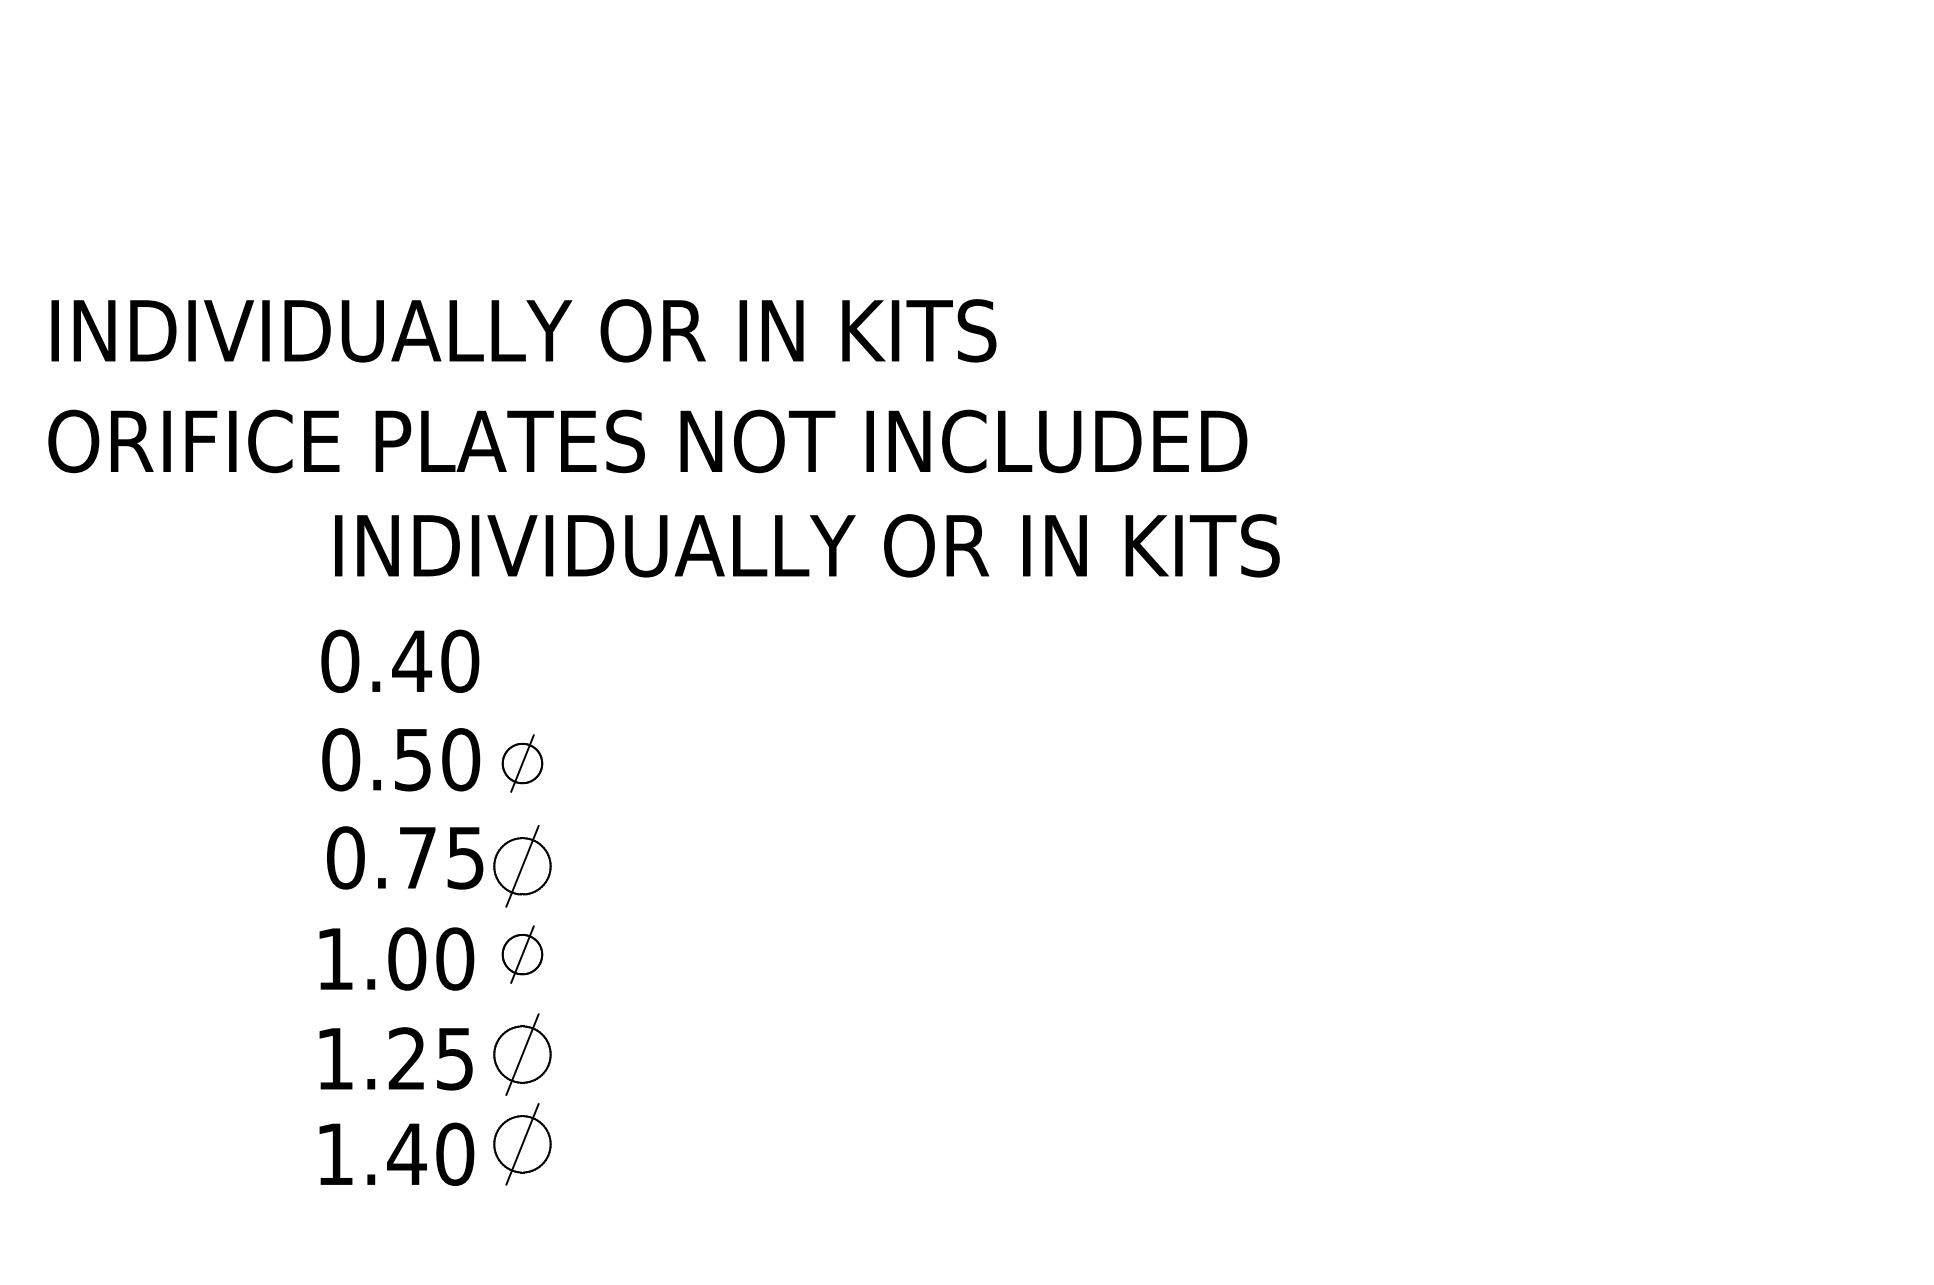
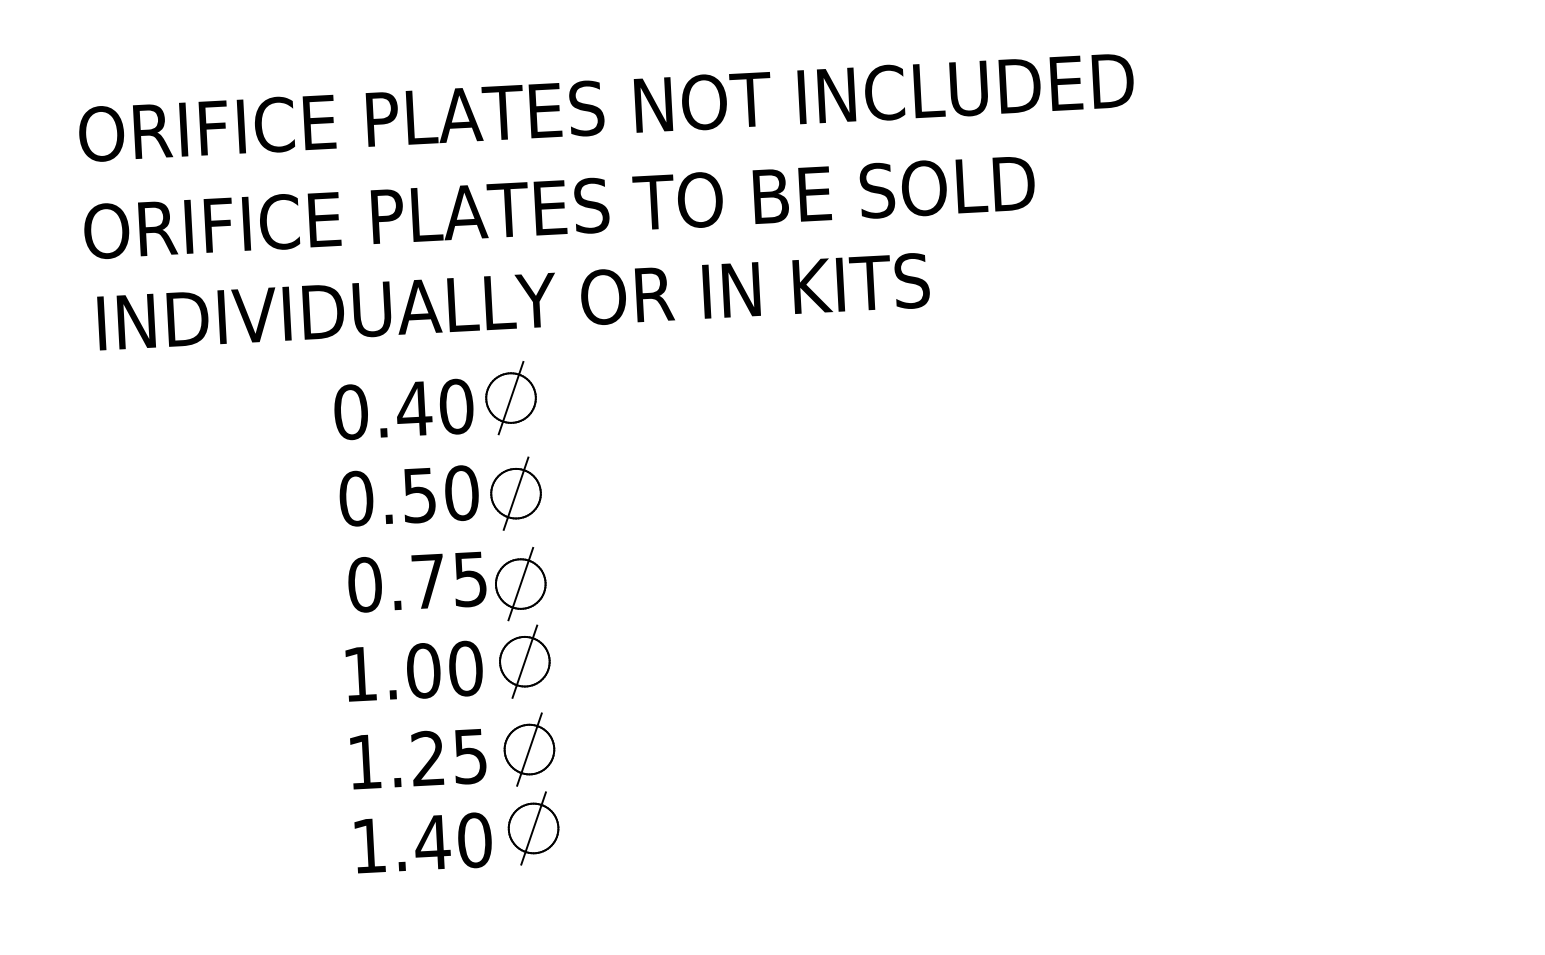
text: (647, 330) -> (606, 107), INDIVIDUALLY OR IN KITS -> ORIFICE PLATES NOT INCLUDED
text: (960, 441) -> (886, 190), ORIFICE PLATES NOT INCLUDED -> ORIFICE PLATES TO BE SOLD
text: (807, 545) -> (513, 301), moved
part: (522, 654) -> (511, 397), added
part: (522, 763) -> (516, 493), size x1.43
part: (522, 954) -> (524, 661), size x1.43

